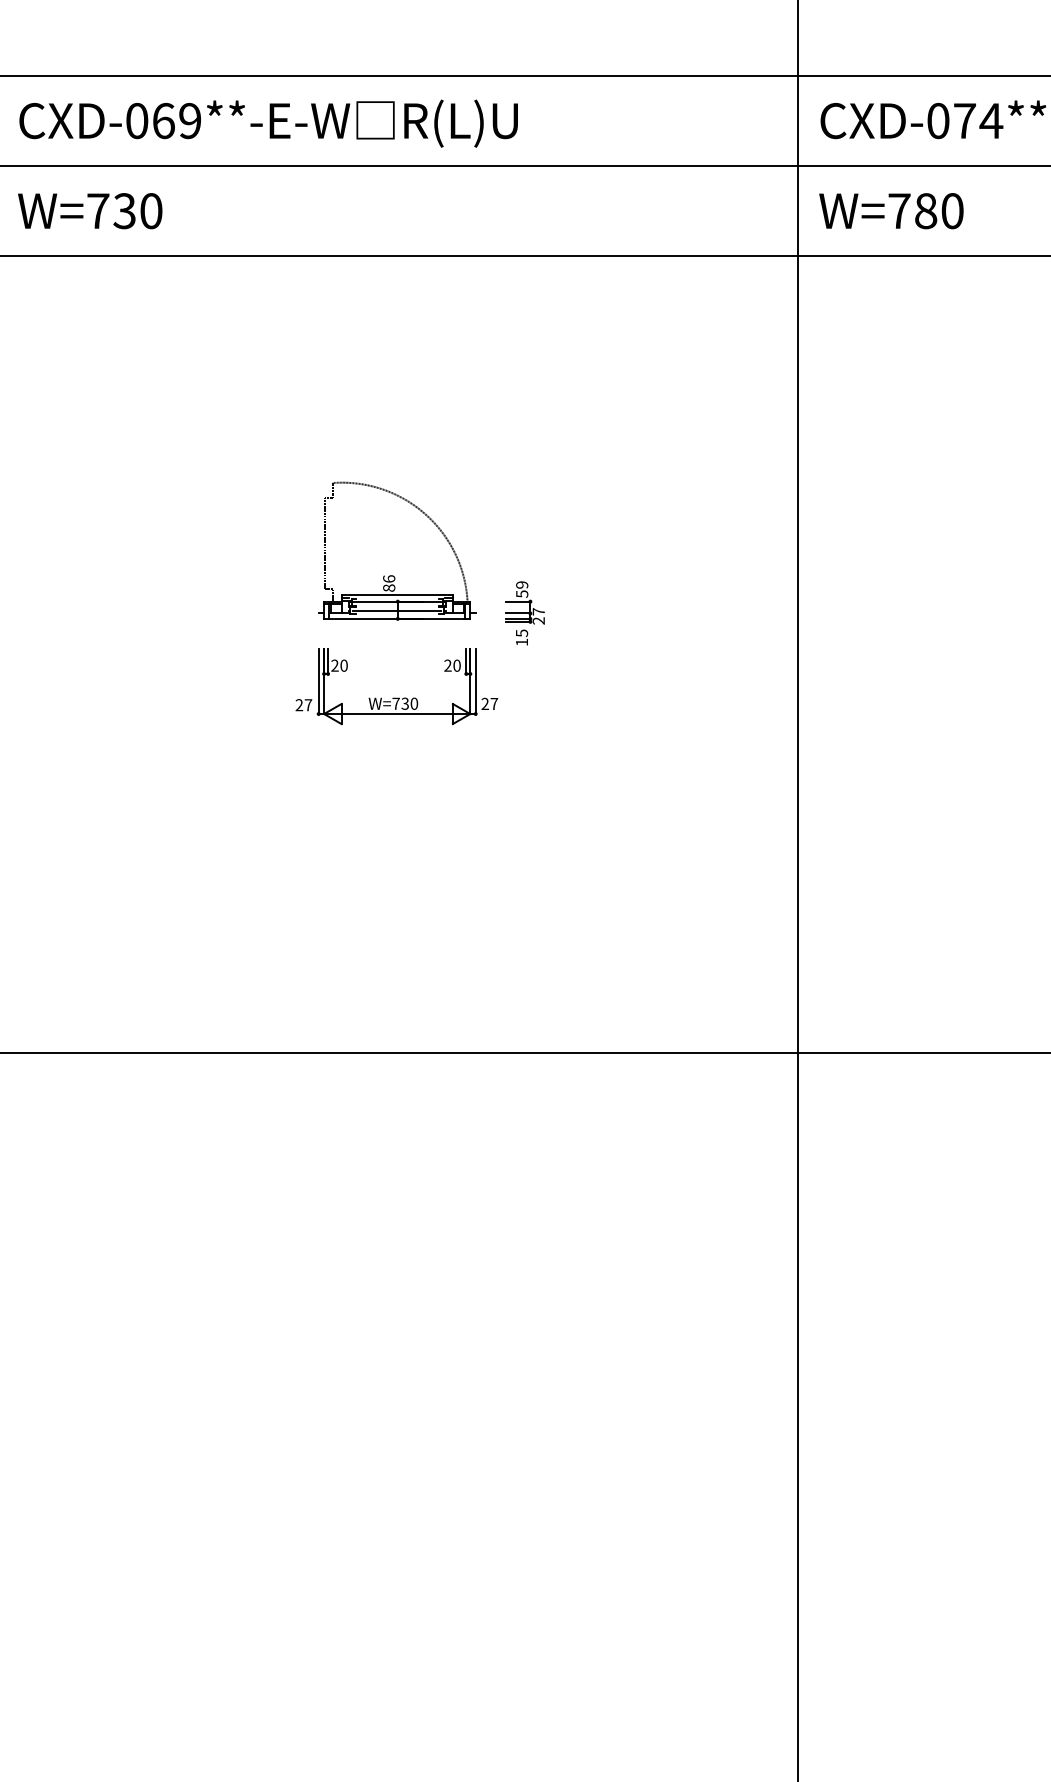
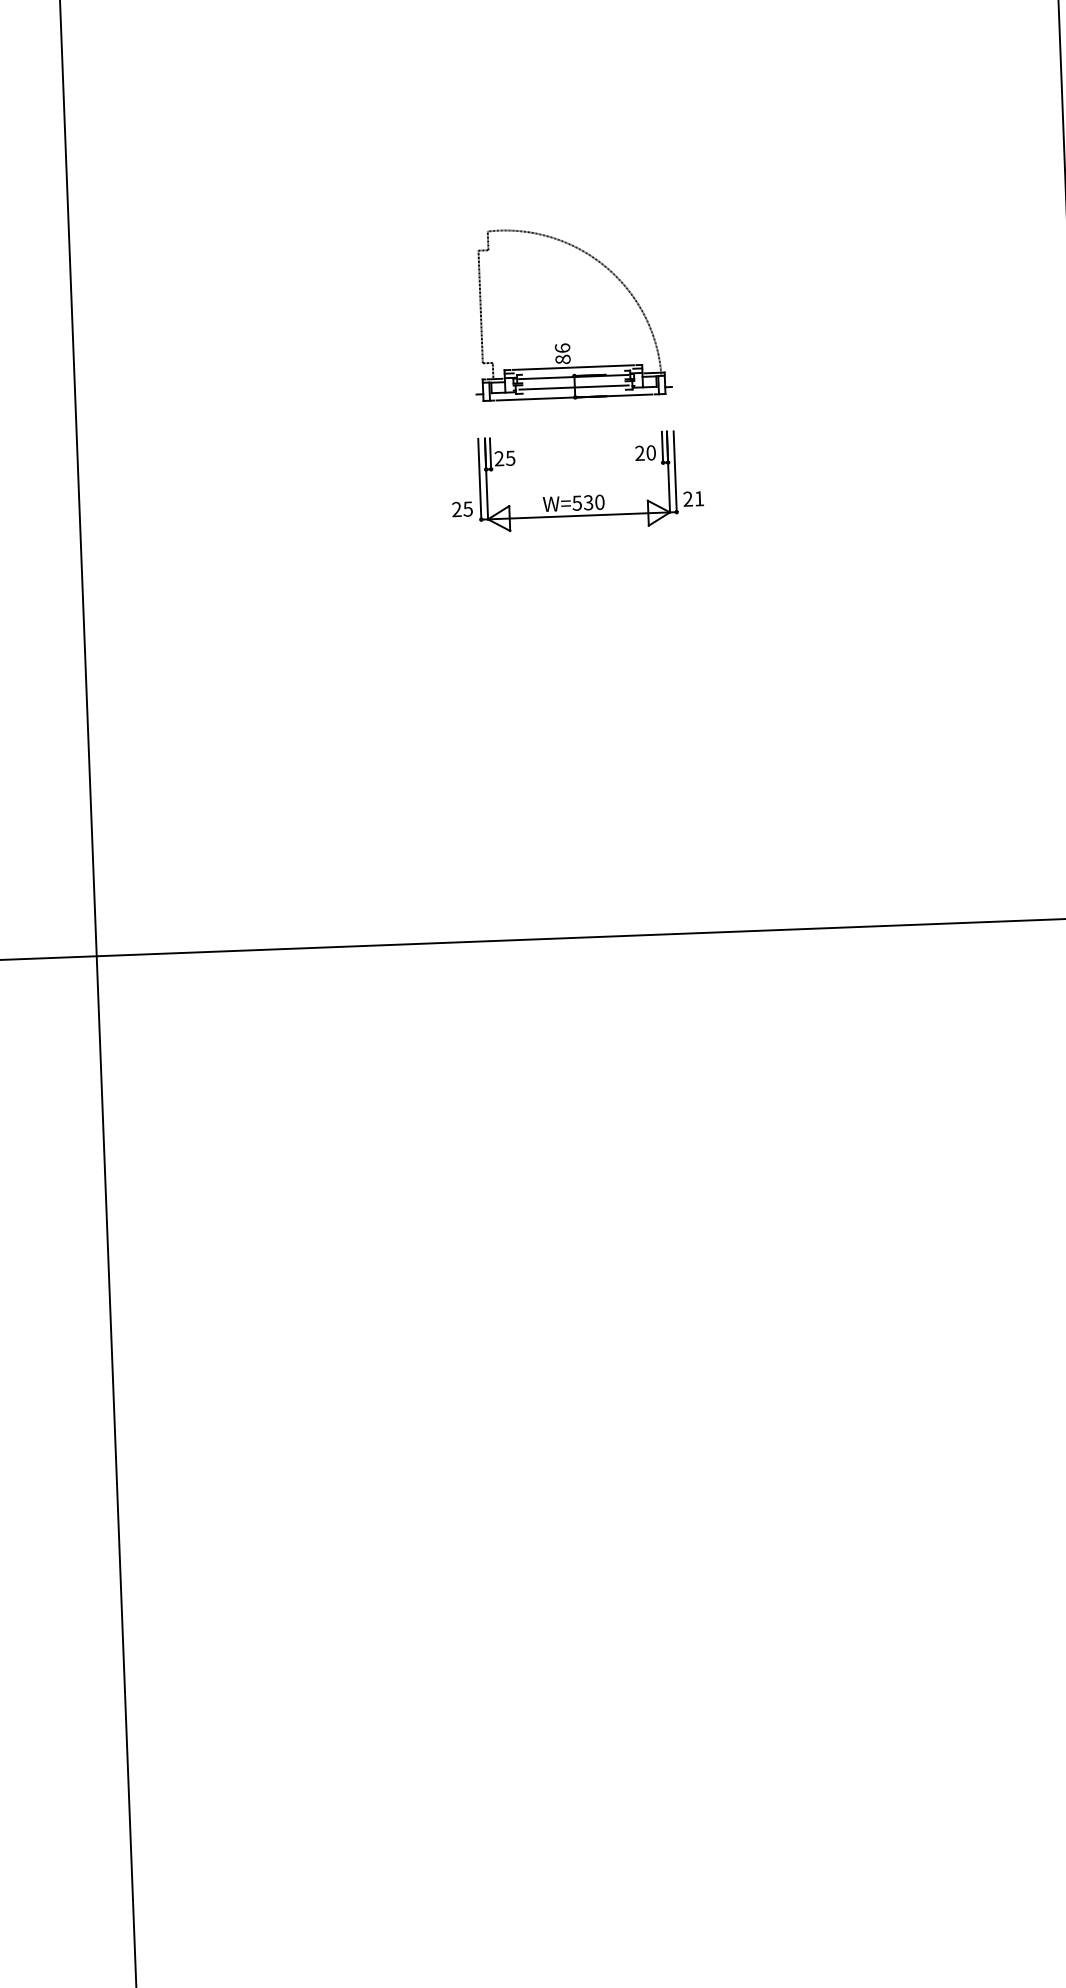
part: (524, 613) -> (732, 384), removed
text: (343, 665) -> (509, 458), 20 -> 25
text: (395, 703) -> (576, 502), W=730 -> W=530
text: (494, 703) -> (699, 498), 27 -> 21
text: (308, 705) -> (468, 509), 27 -> 25

